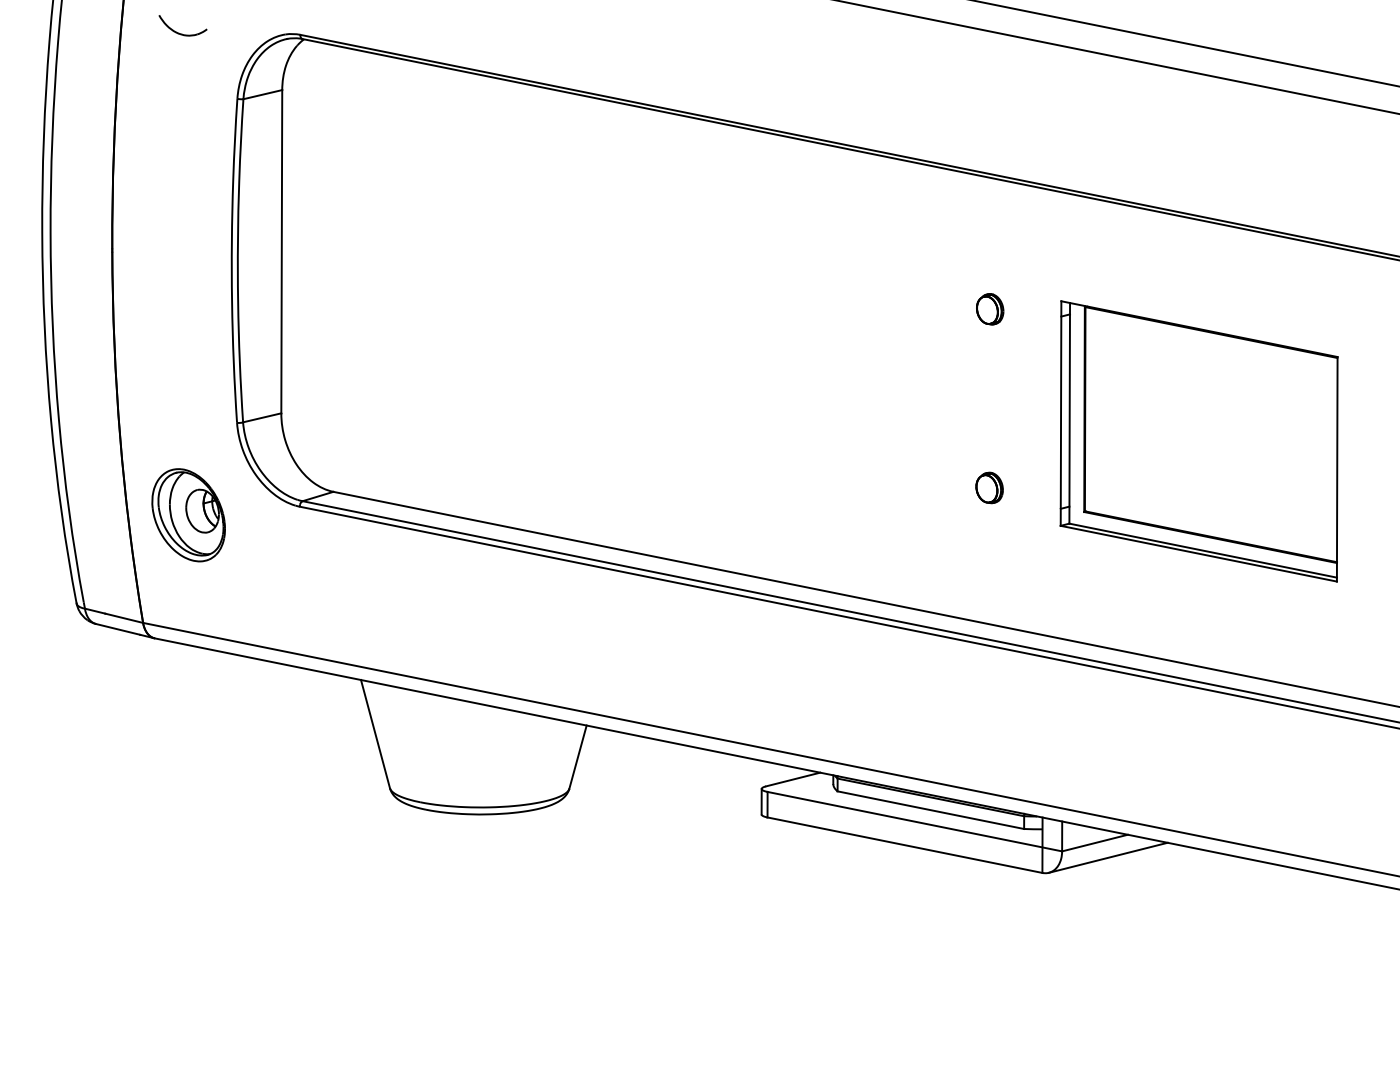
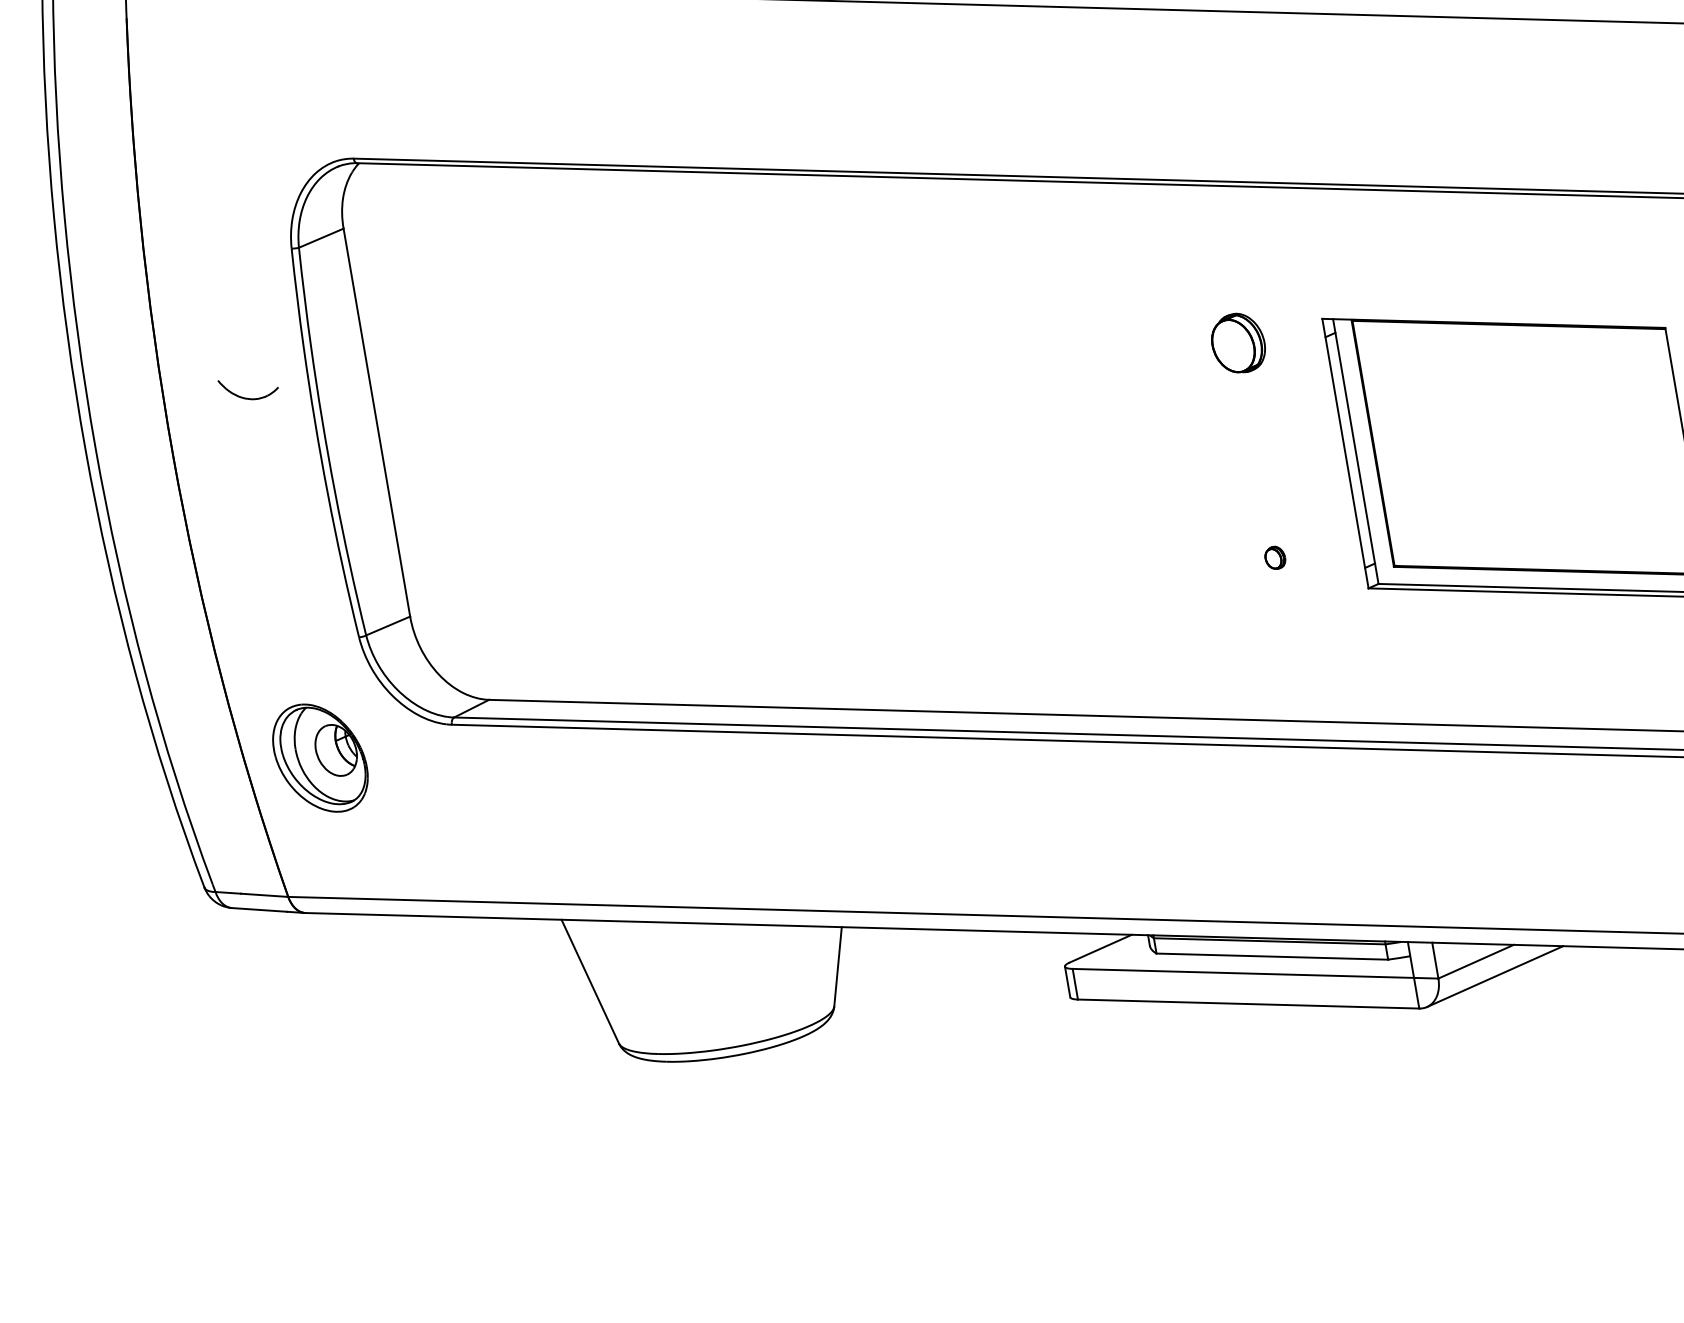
part: (179, 32) -> (245, 397), moved
part: (990, 309) -> (1239, 343), size x1.6
part: (989, 487) -> (1275, 557), size x0.6

